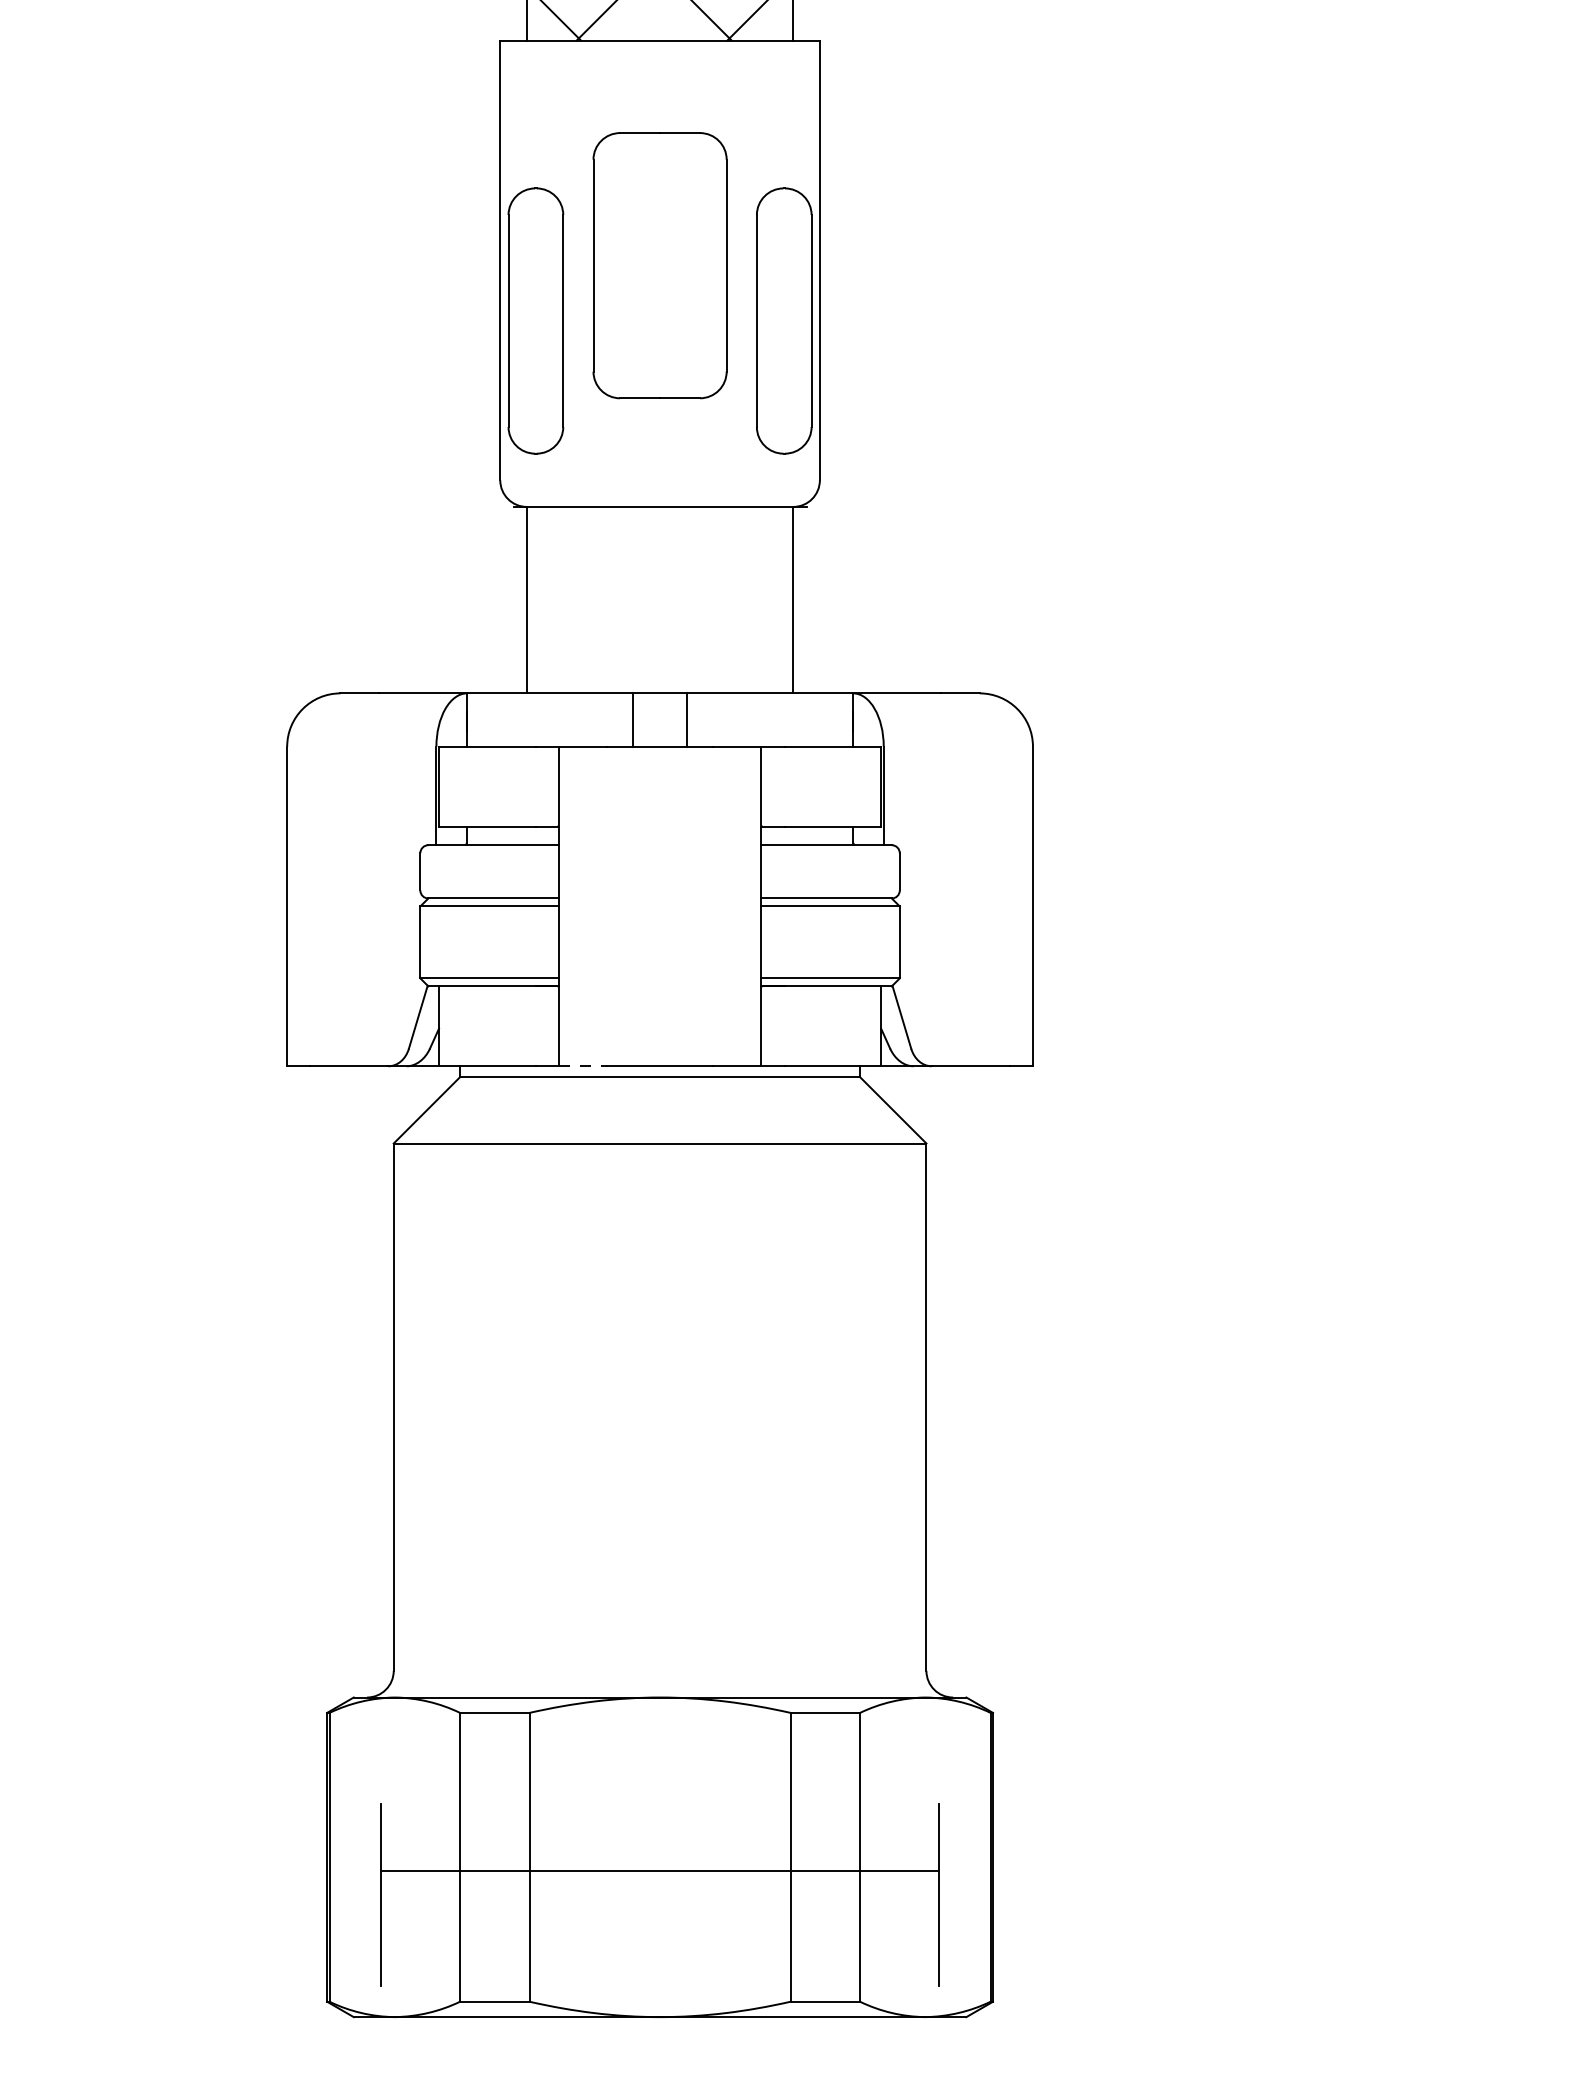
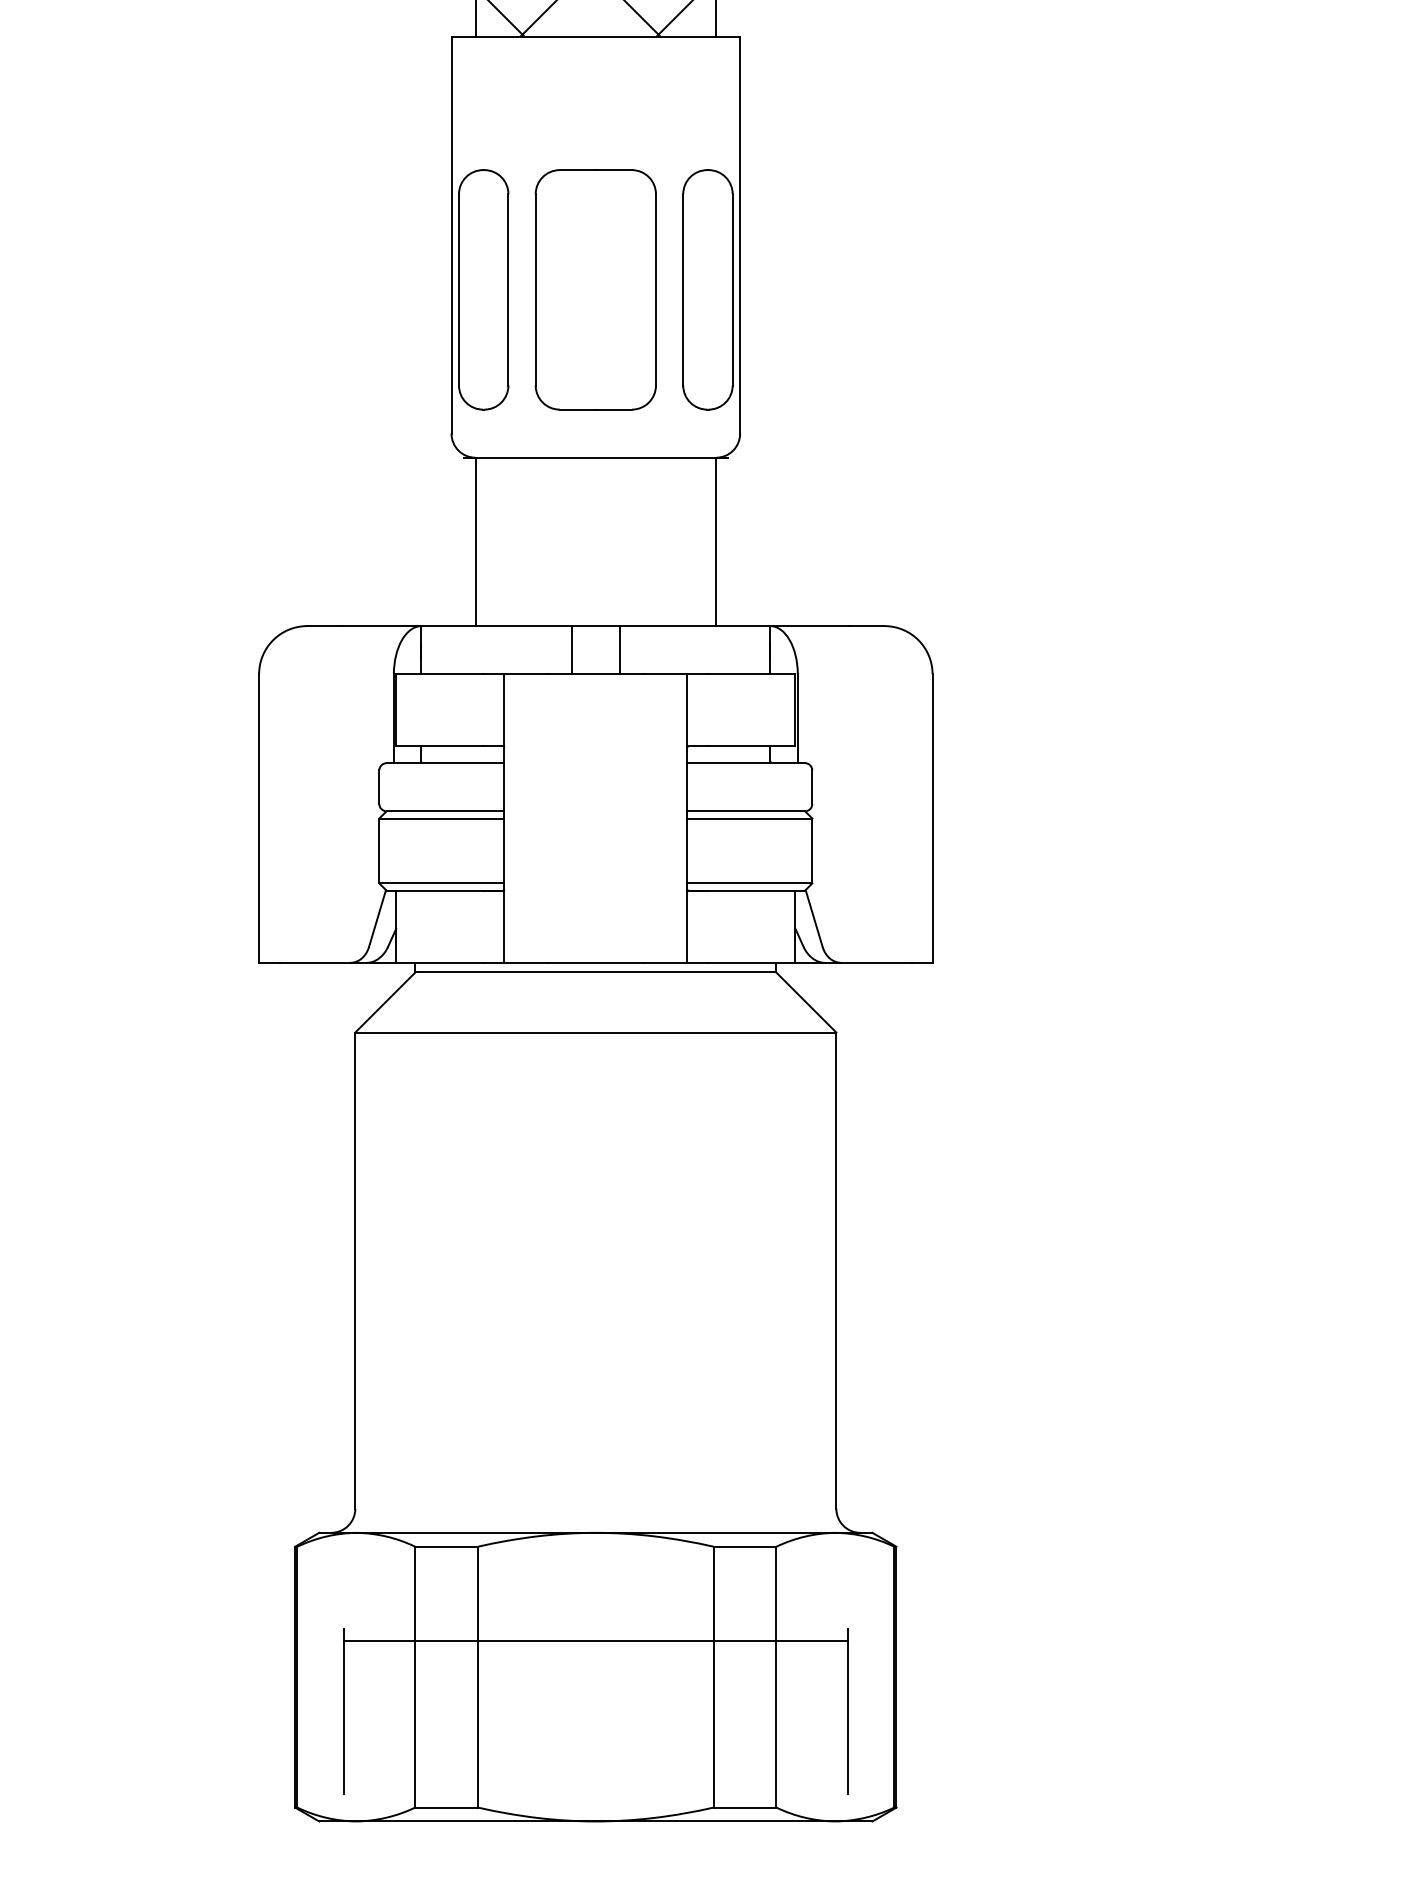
part: (659, 265) -> (595, 289), moved
line: (583, 1065) -> (526, 962), dashed -> solid
line: (659, 1870) -> (595, 1641), moved

